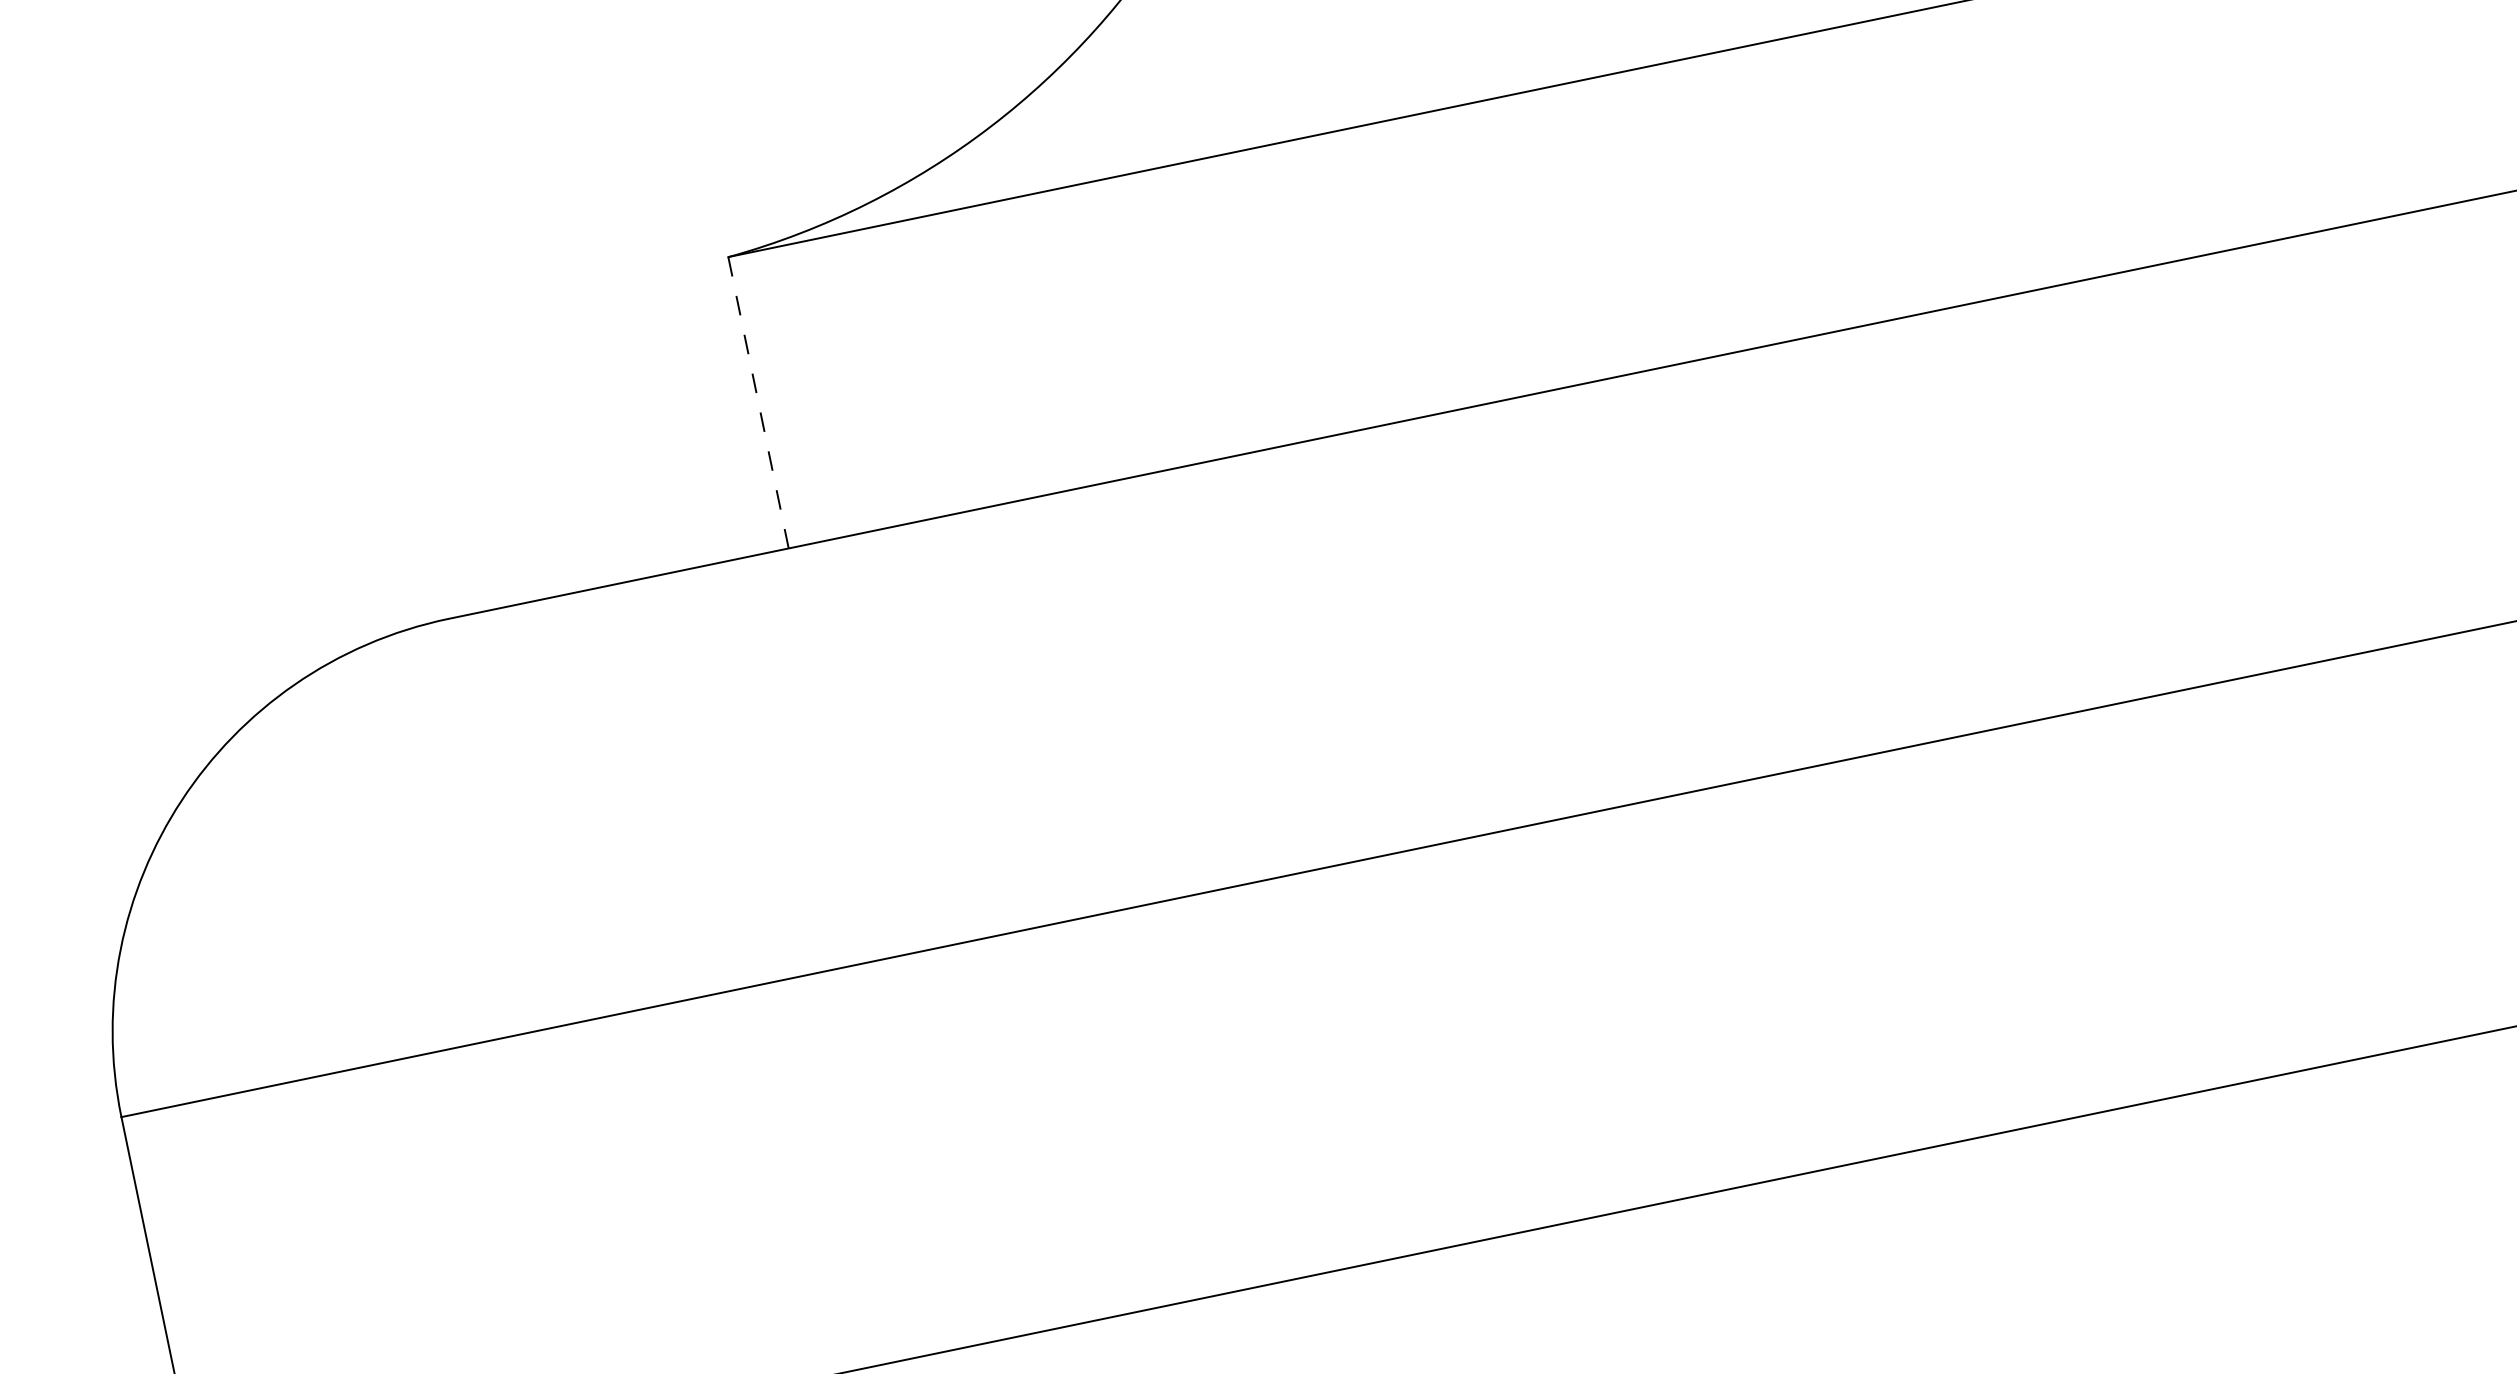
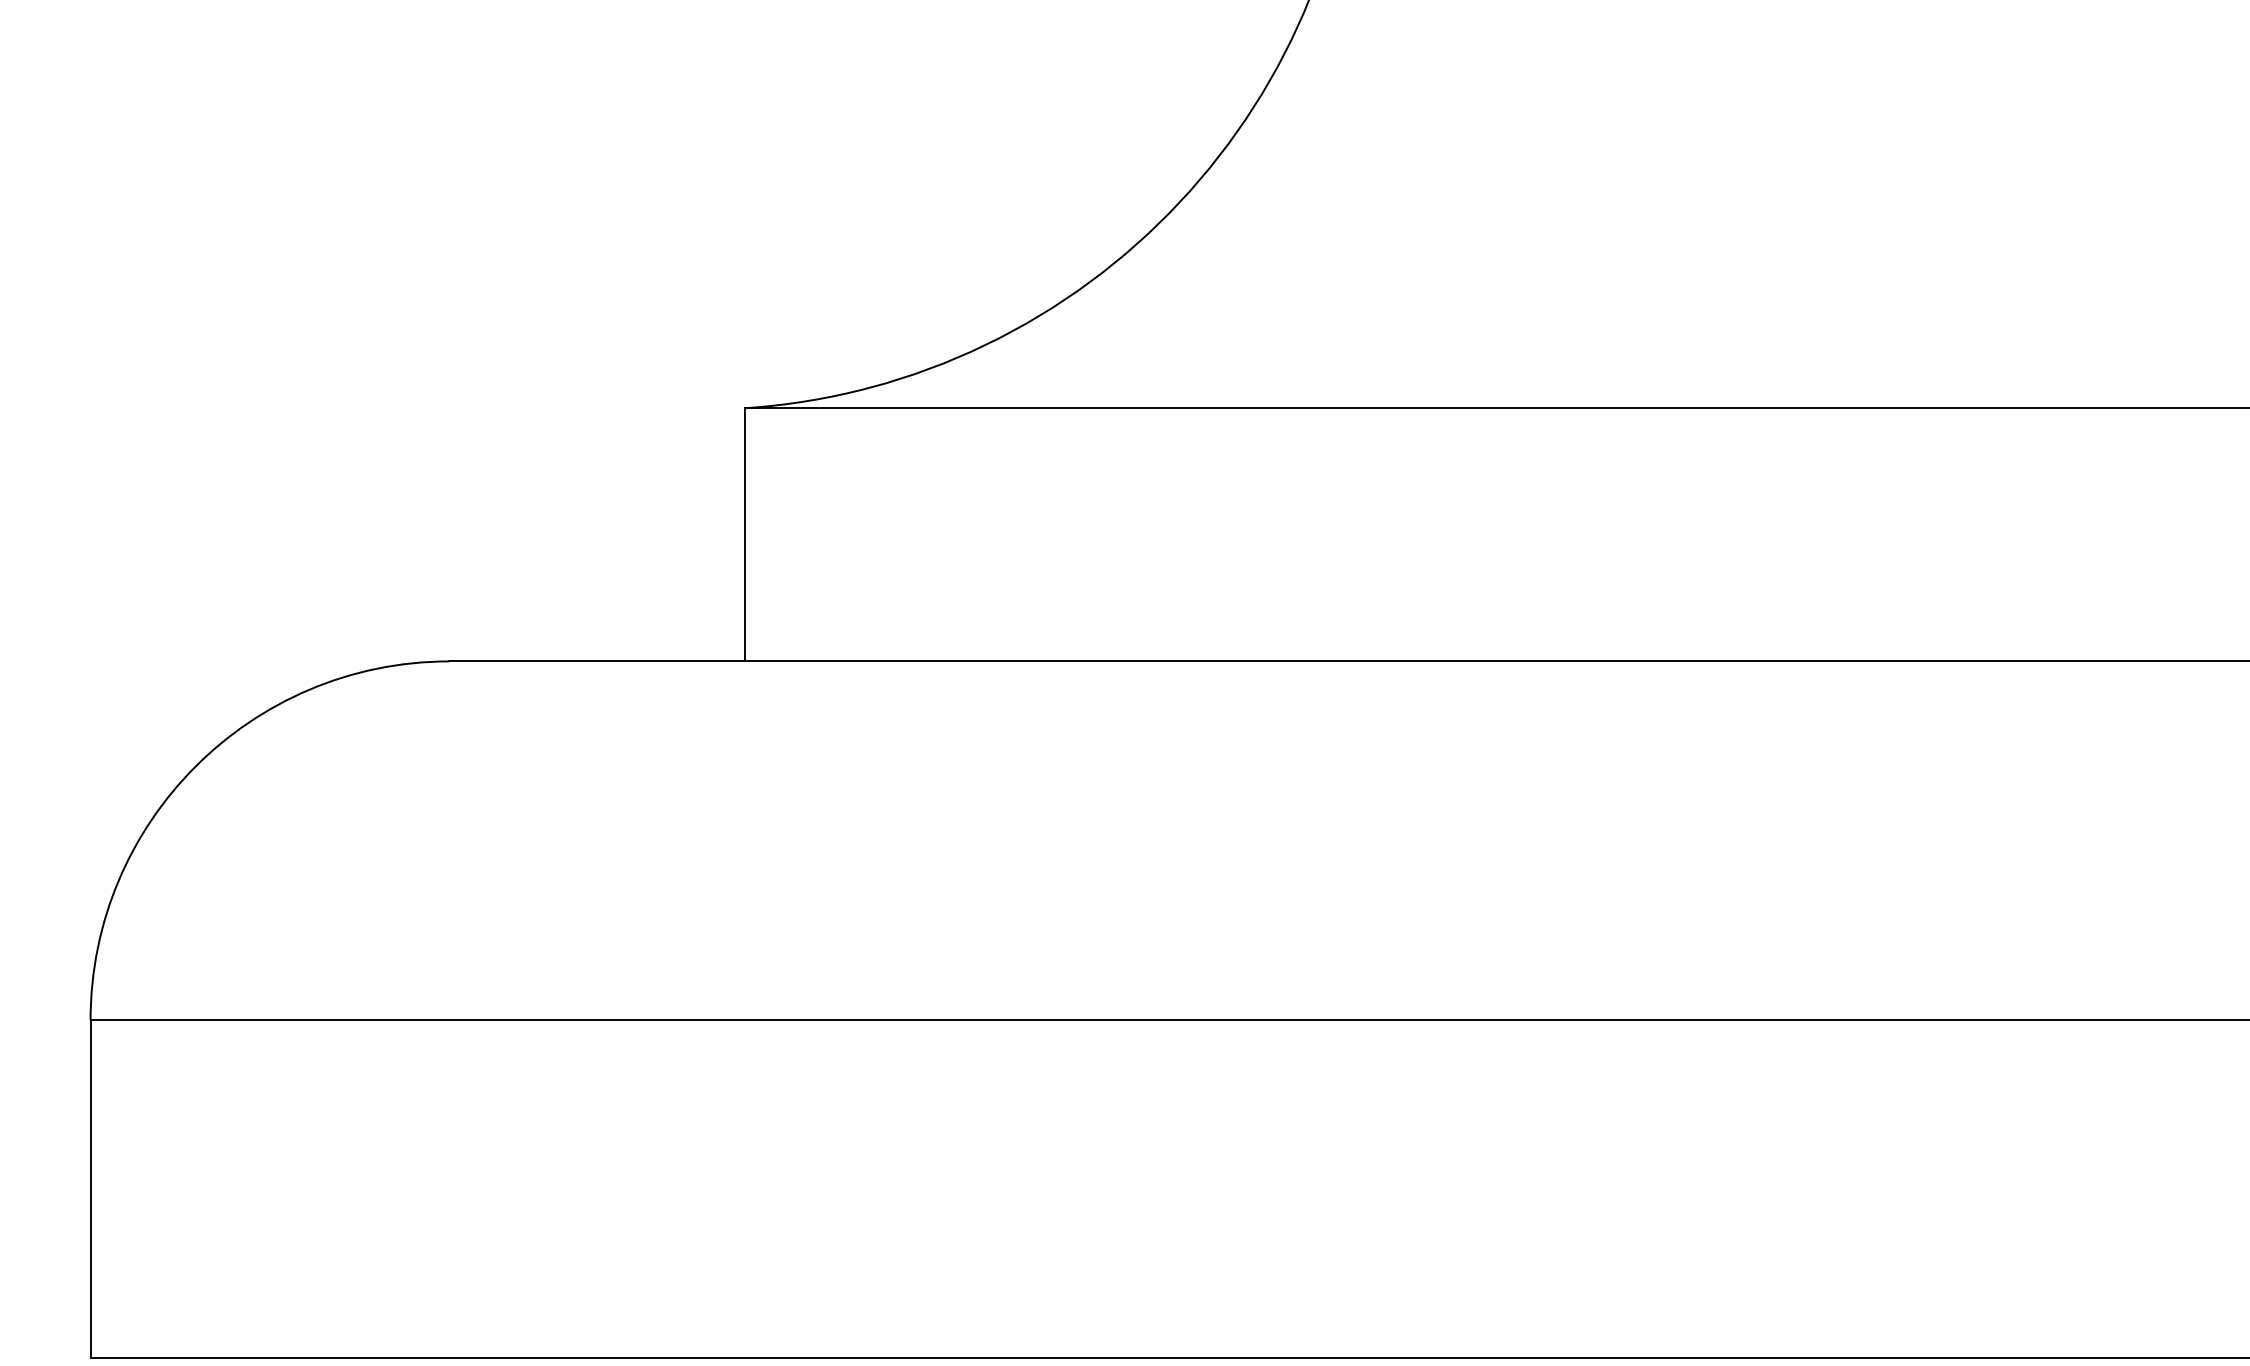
line: (758, 402) -> (744, 534), dashed -> solid

